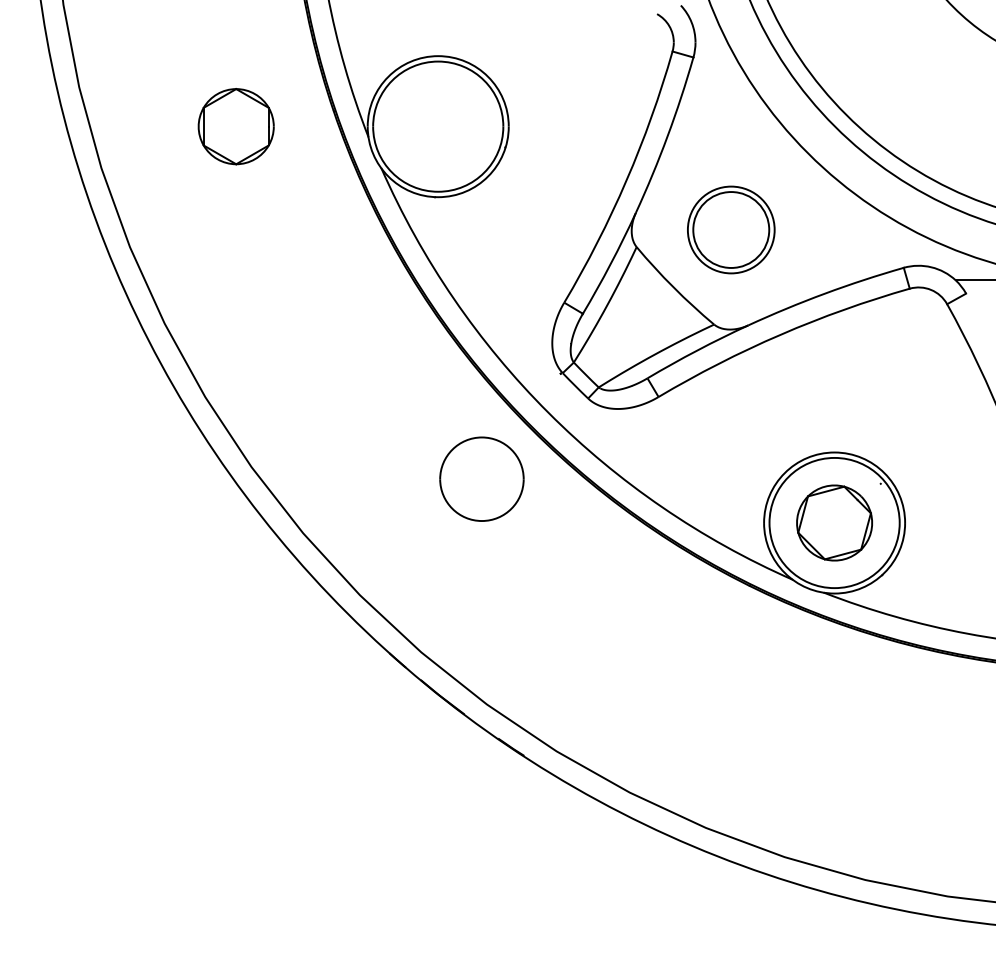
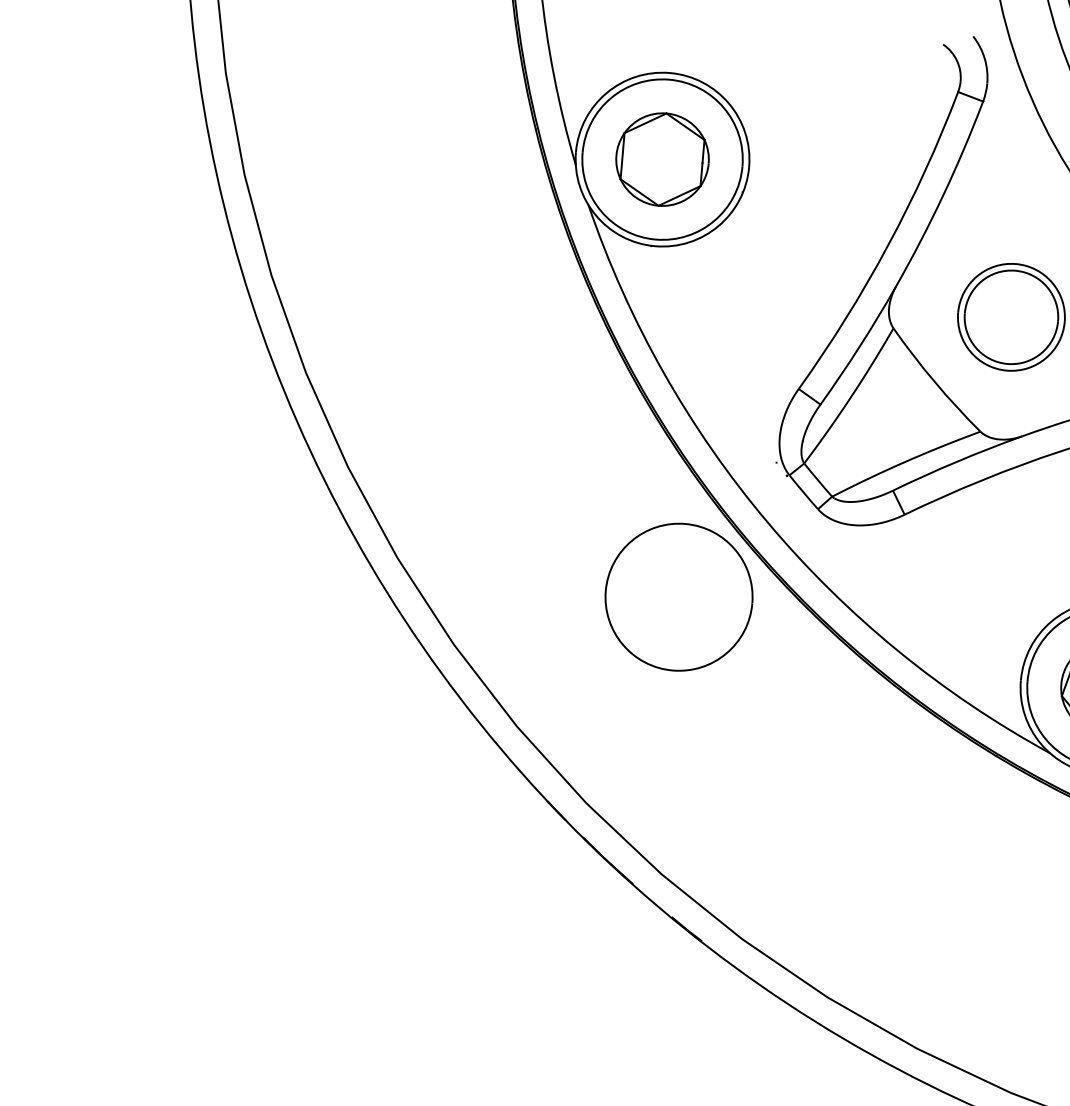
part: (235, 126) -> (661, 159), moved
part: (481, 478) -> (678, 596), size x1.43

